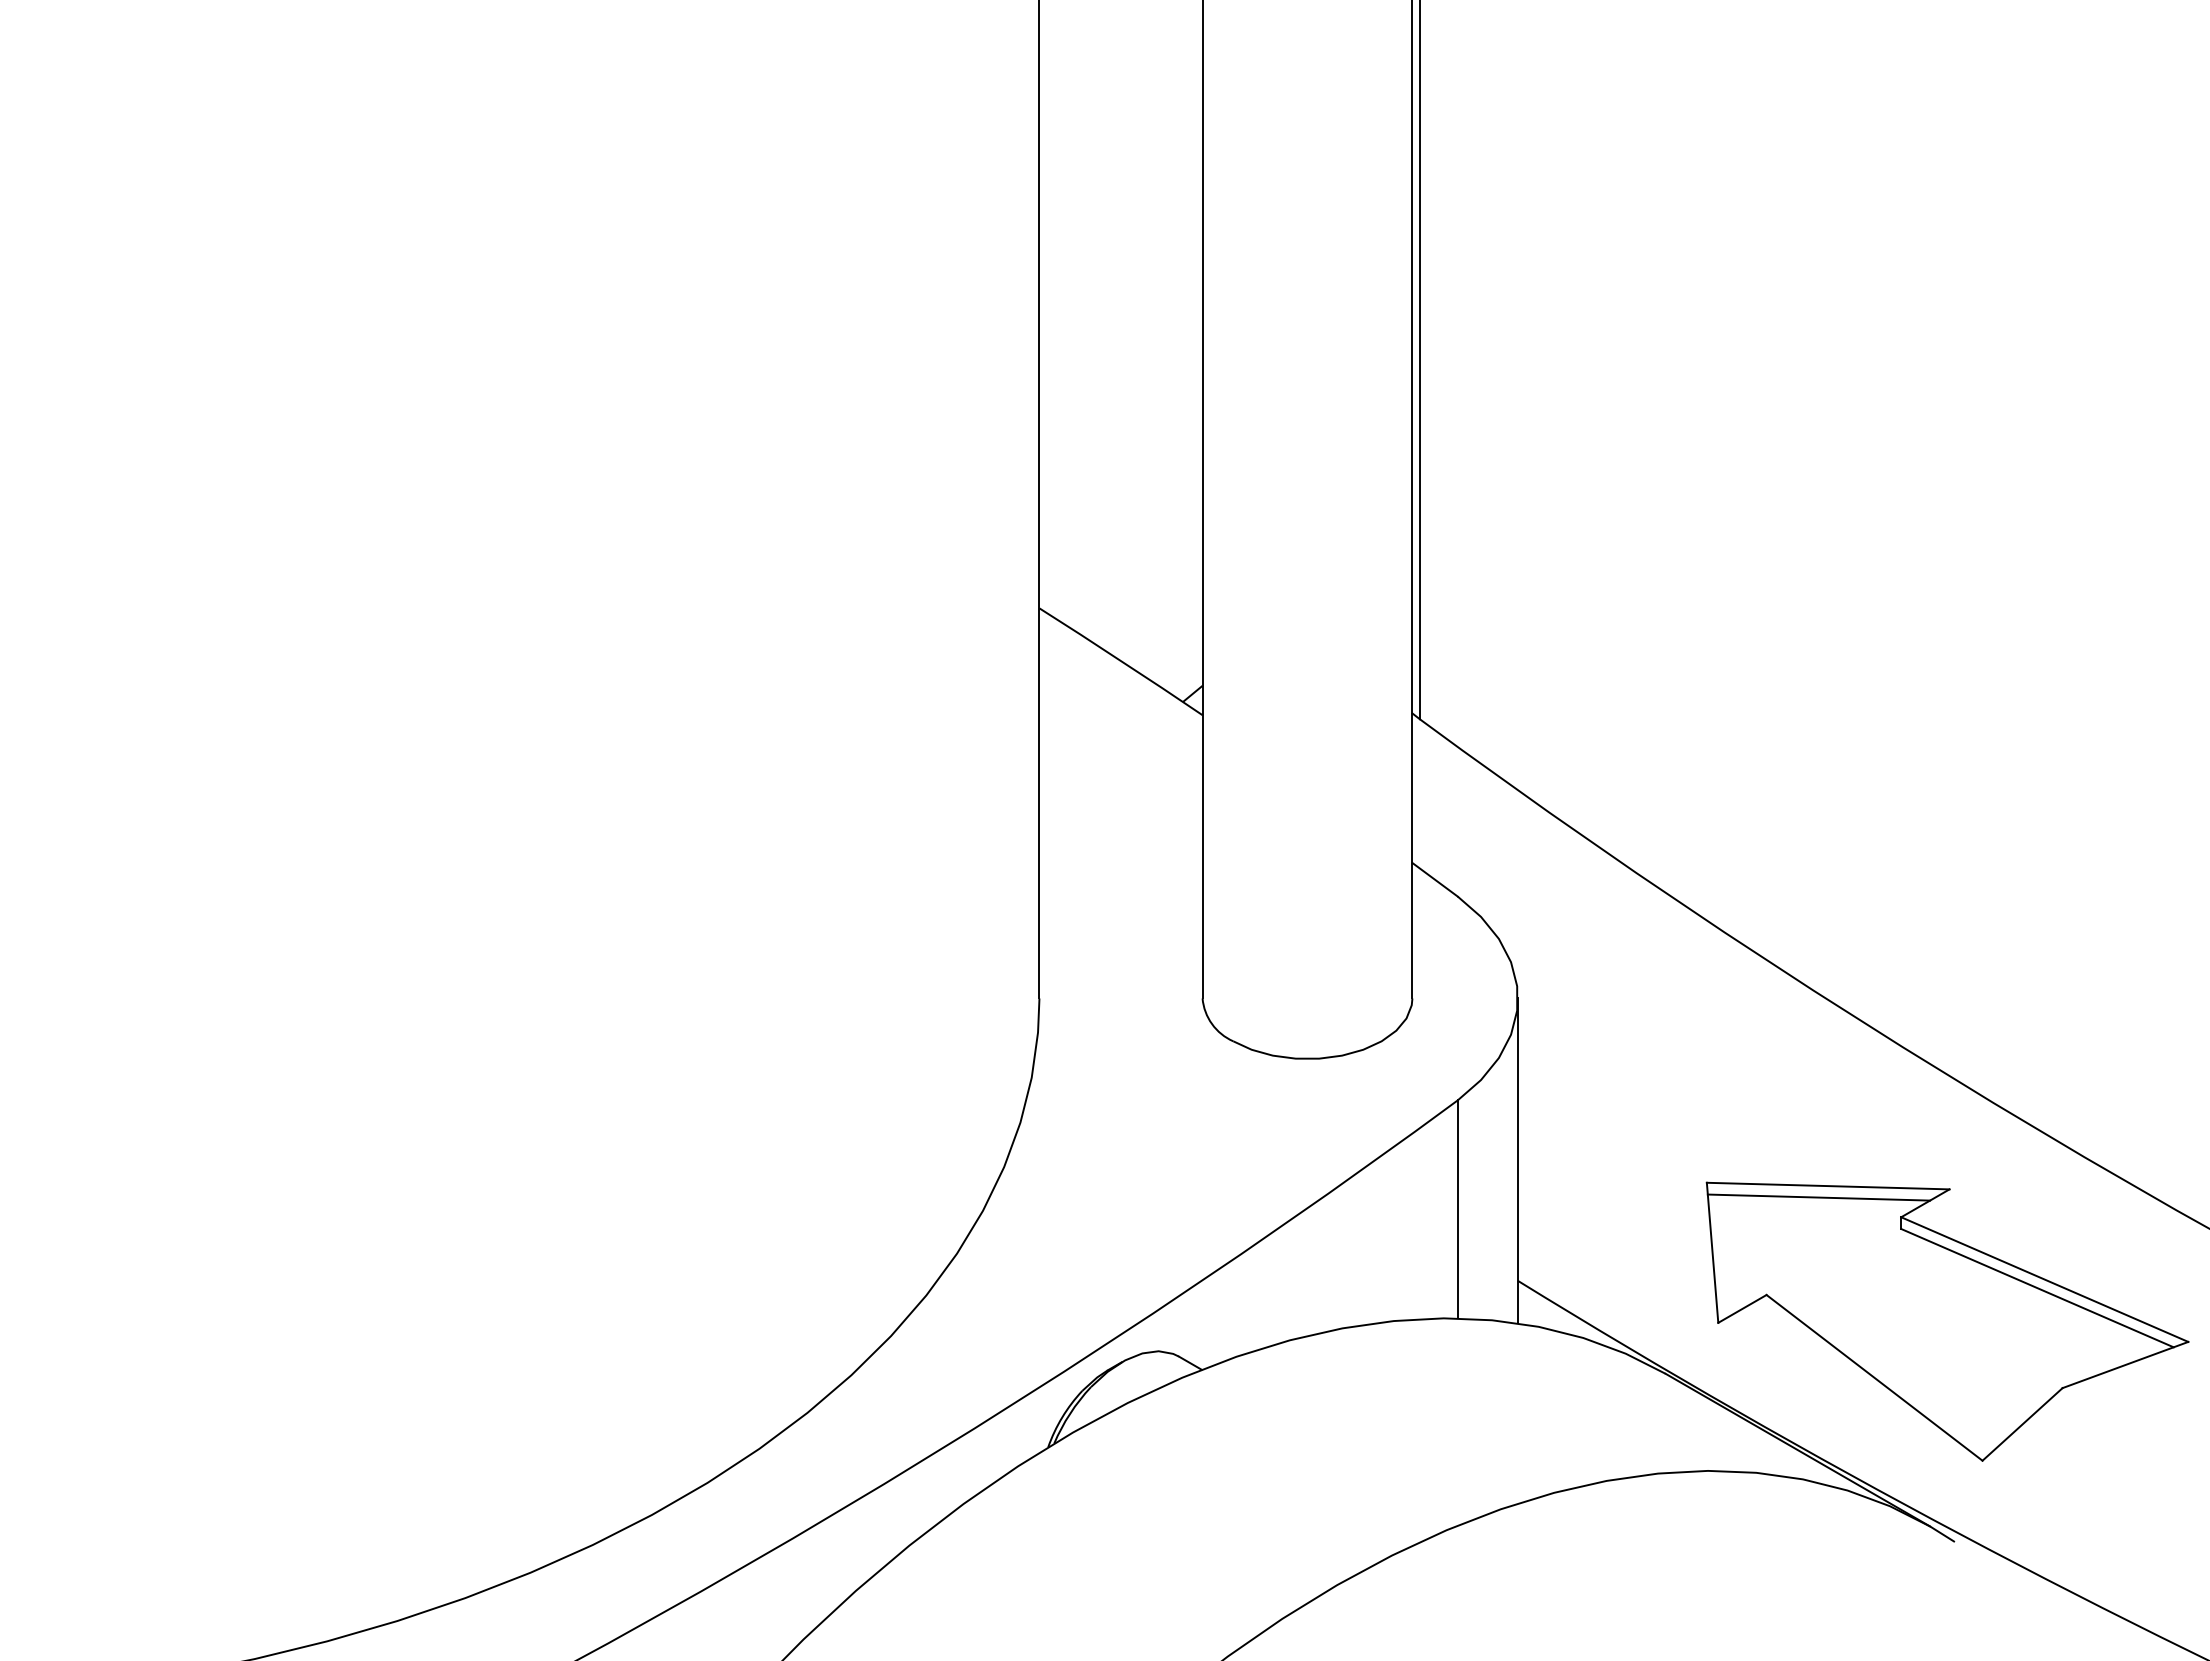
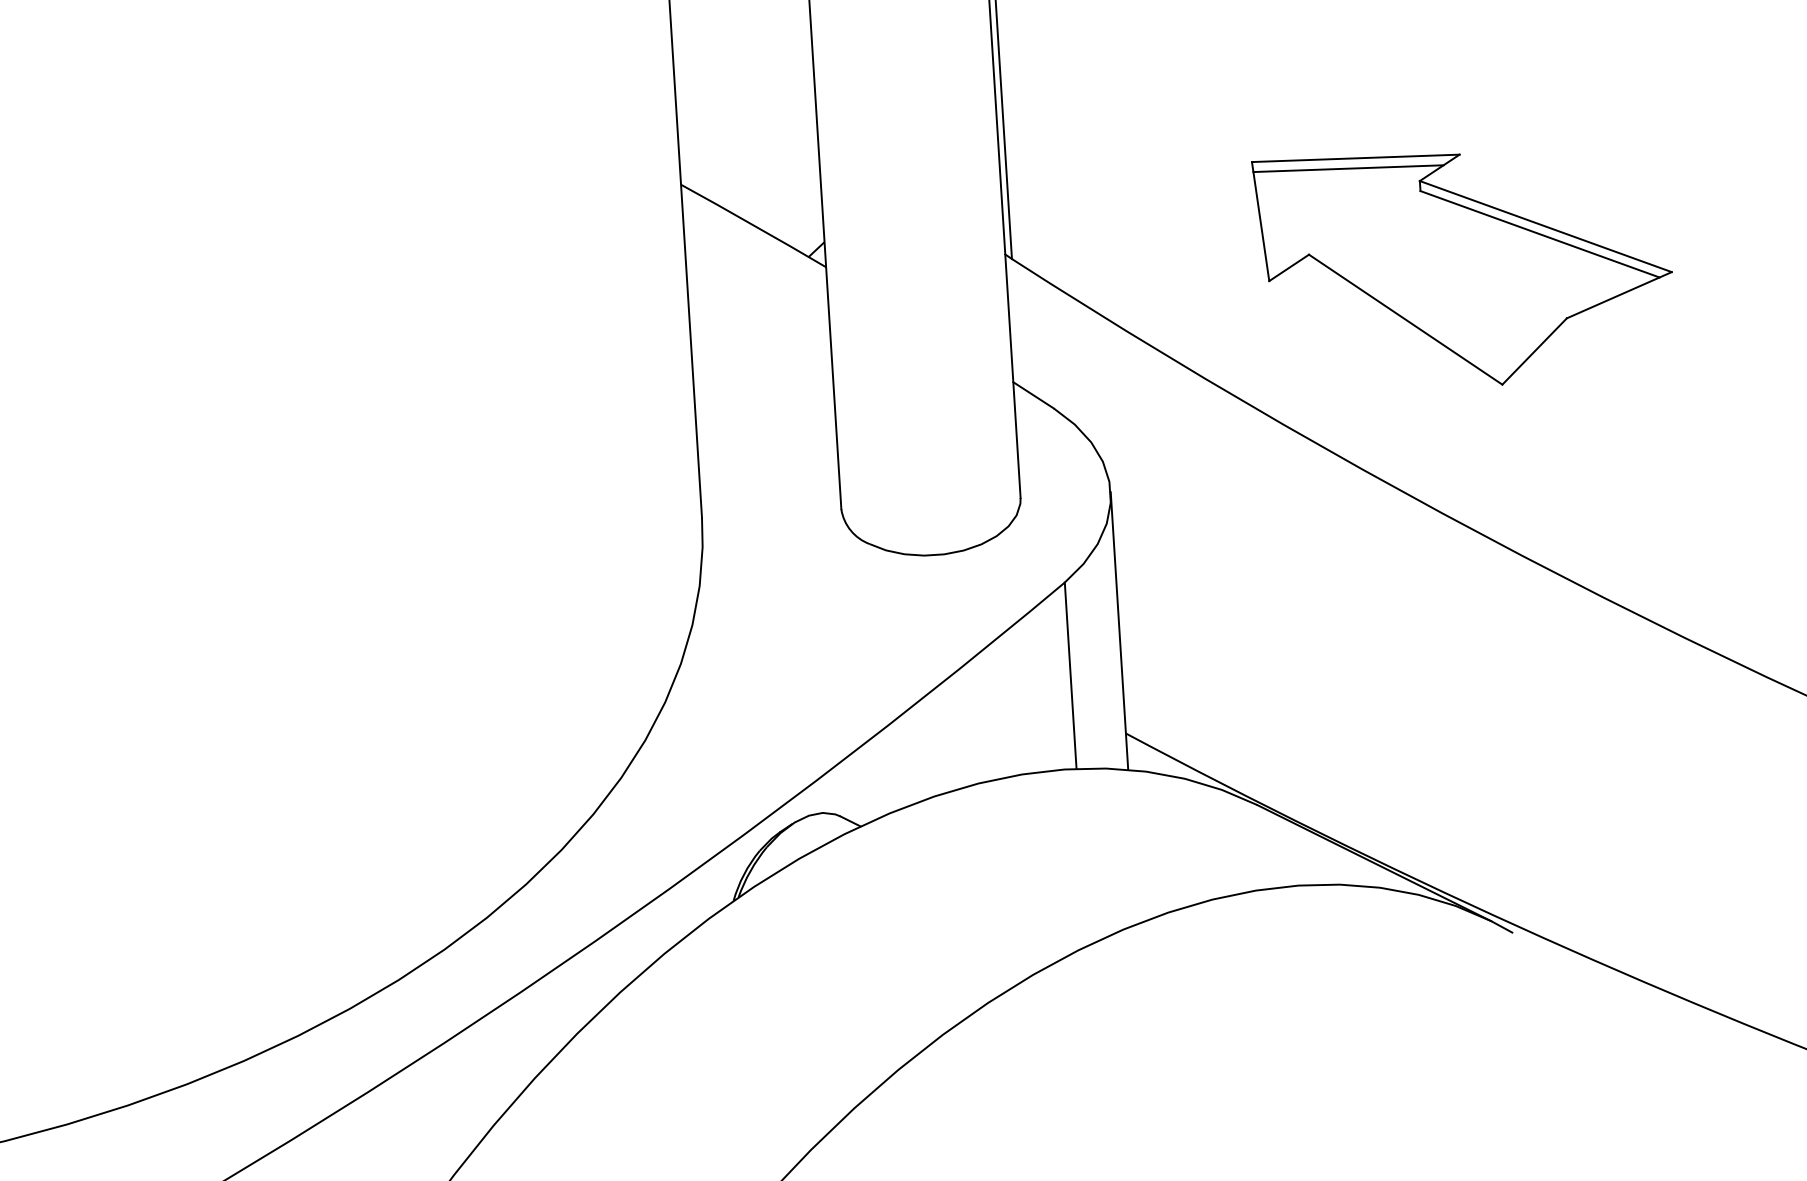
part: (1947, 1321) -> (1464, 267), moved

